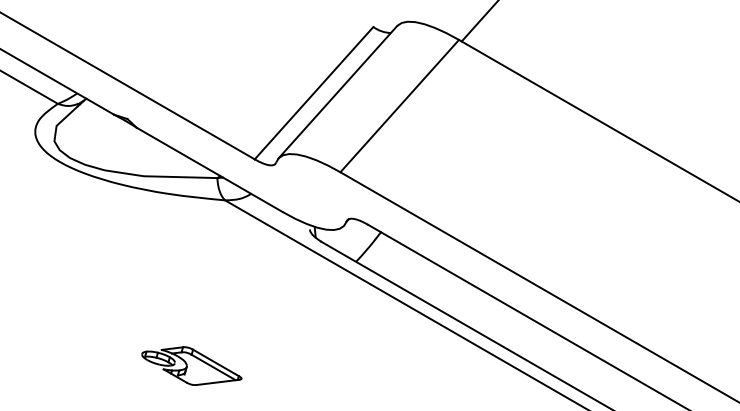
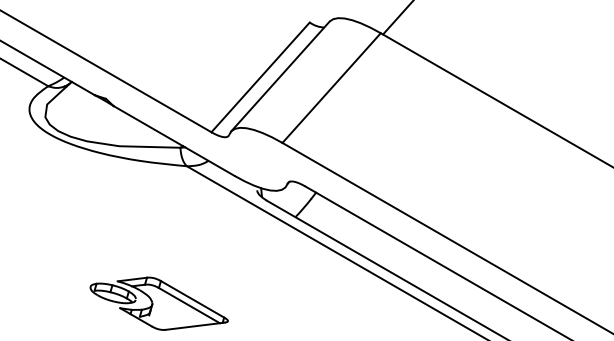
part: (191, 365) -> (159, 303), size x1.67

